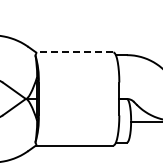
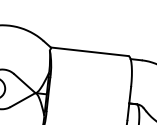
line: (74, 52) -> (89, 51), dashed -> solid

